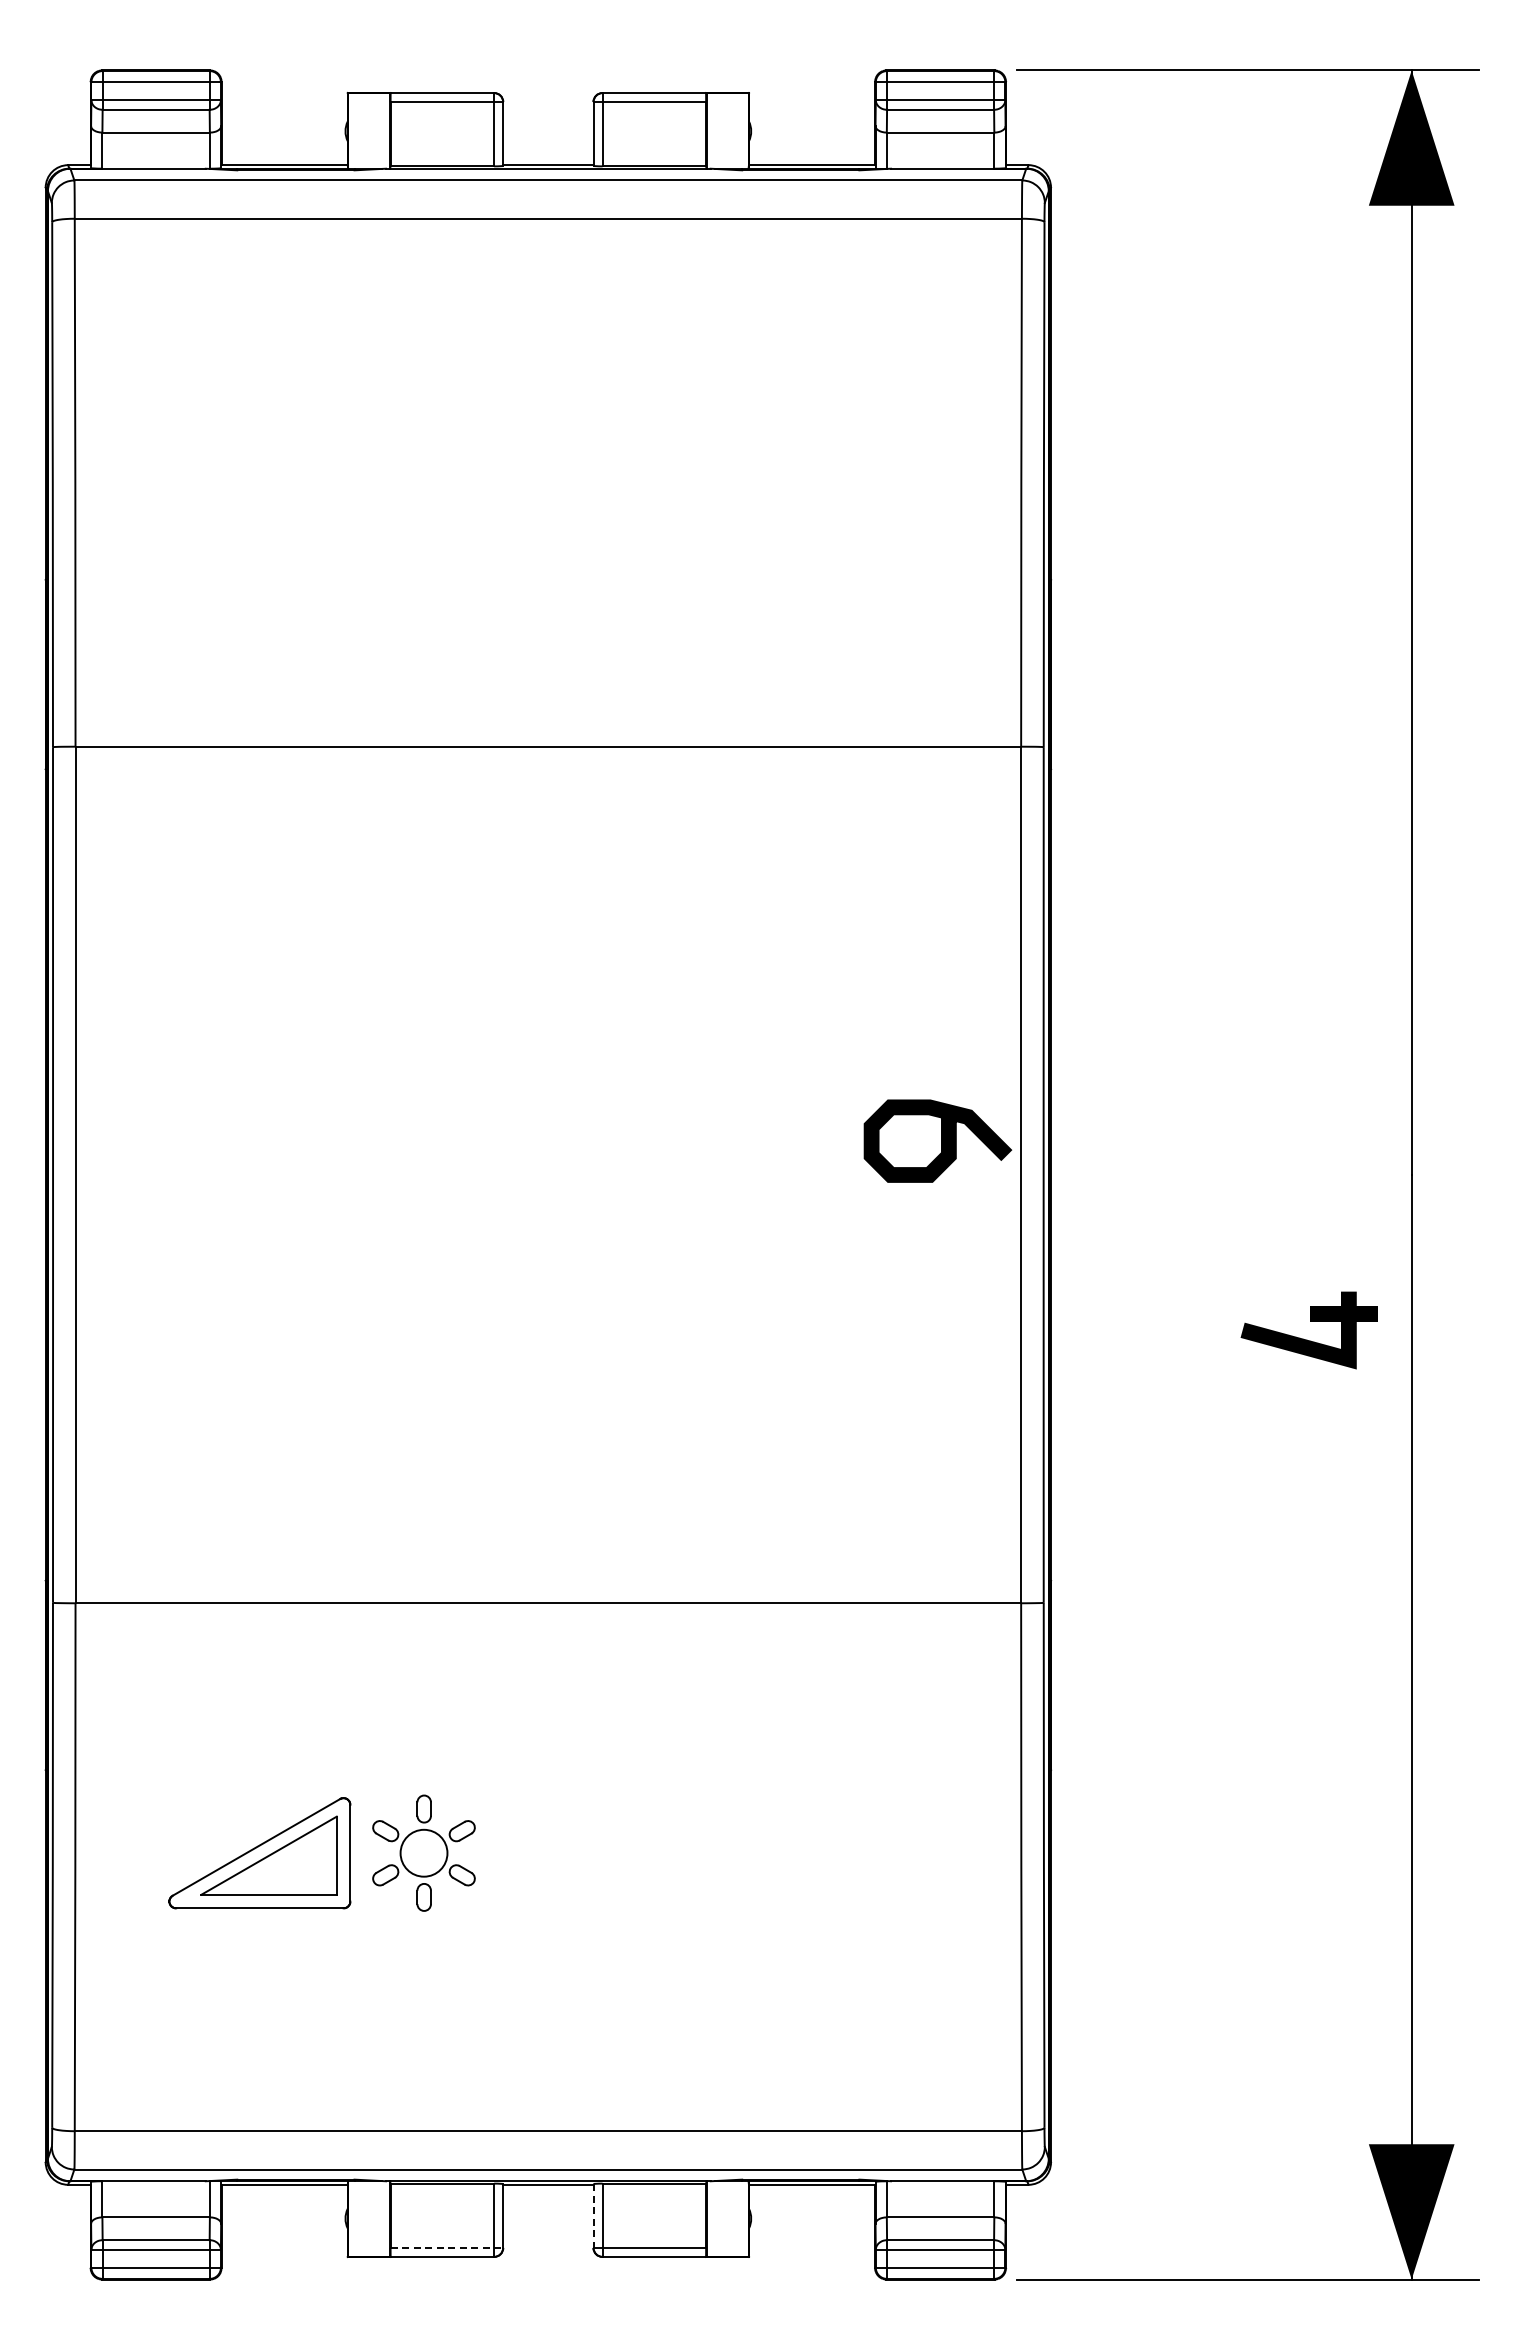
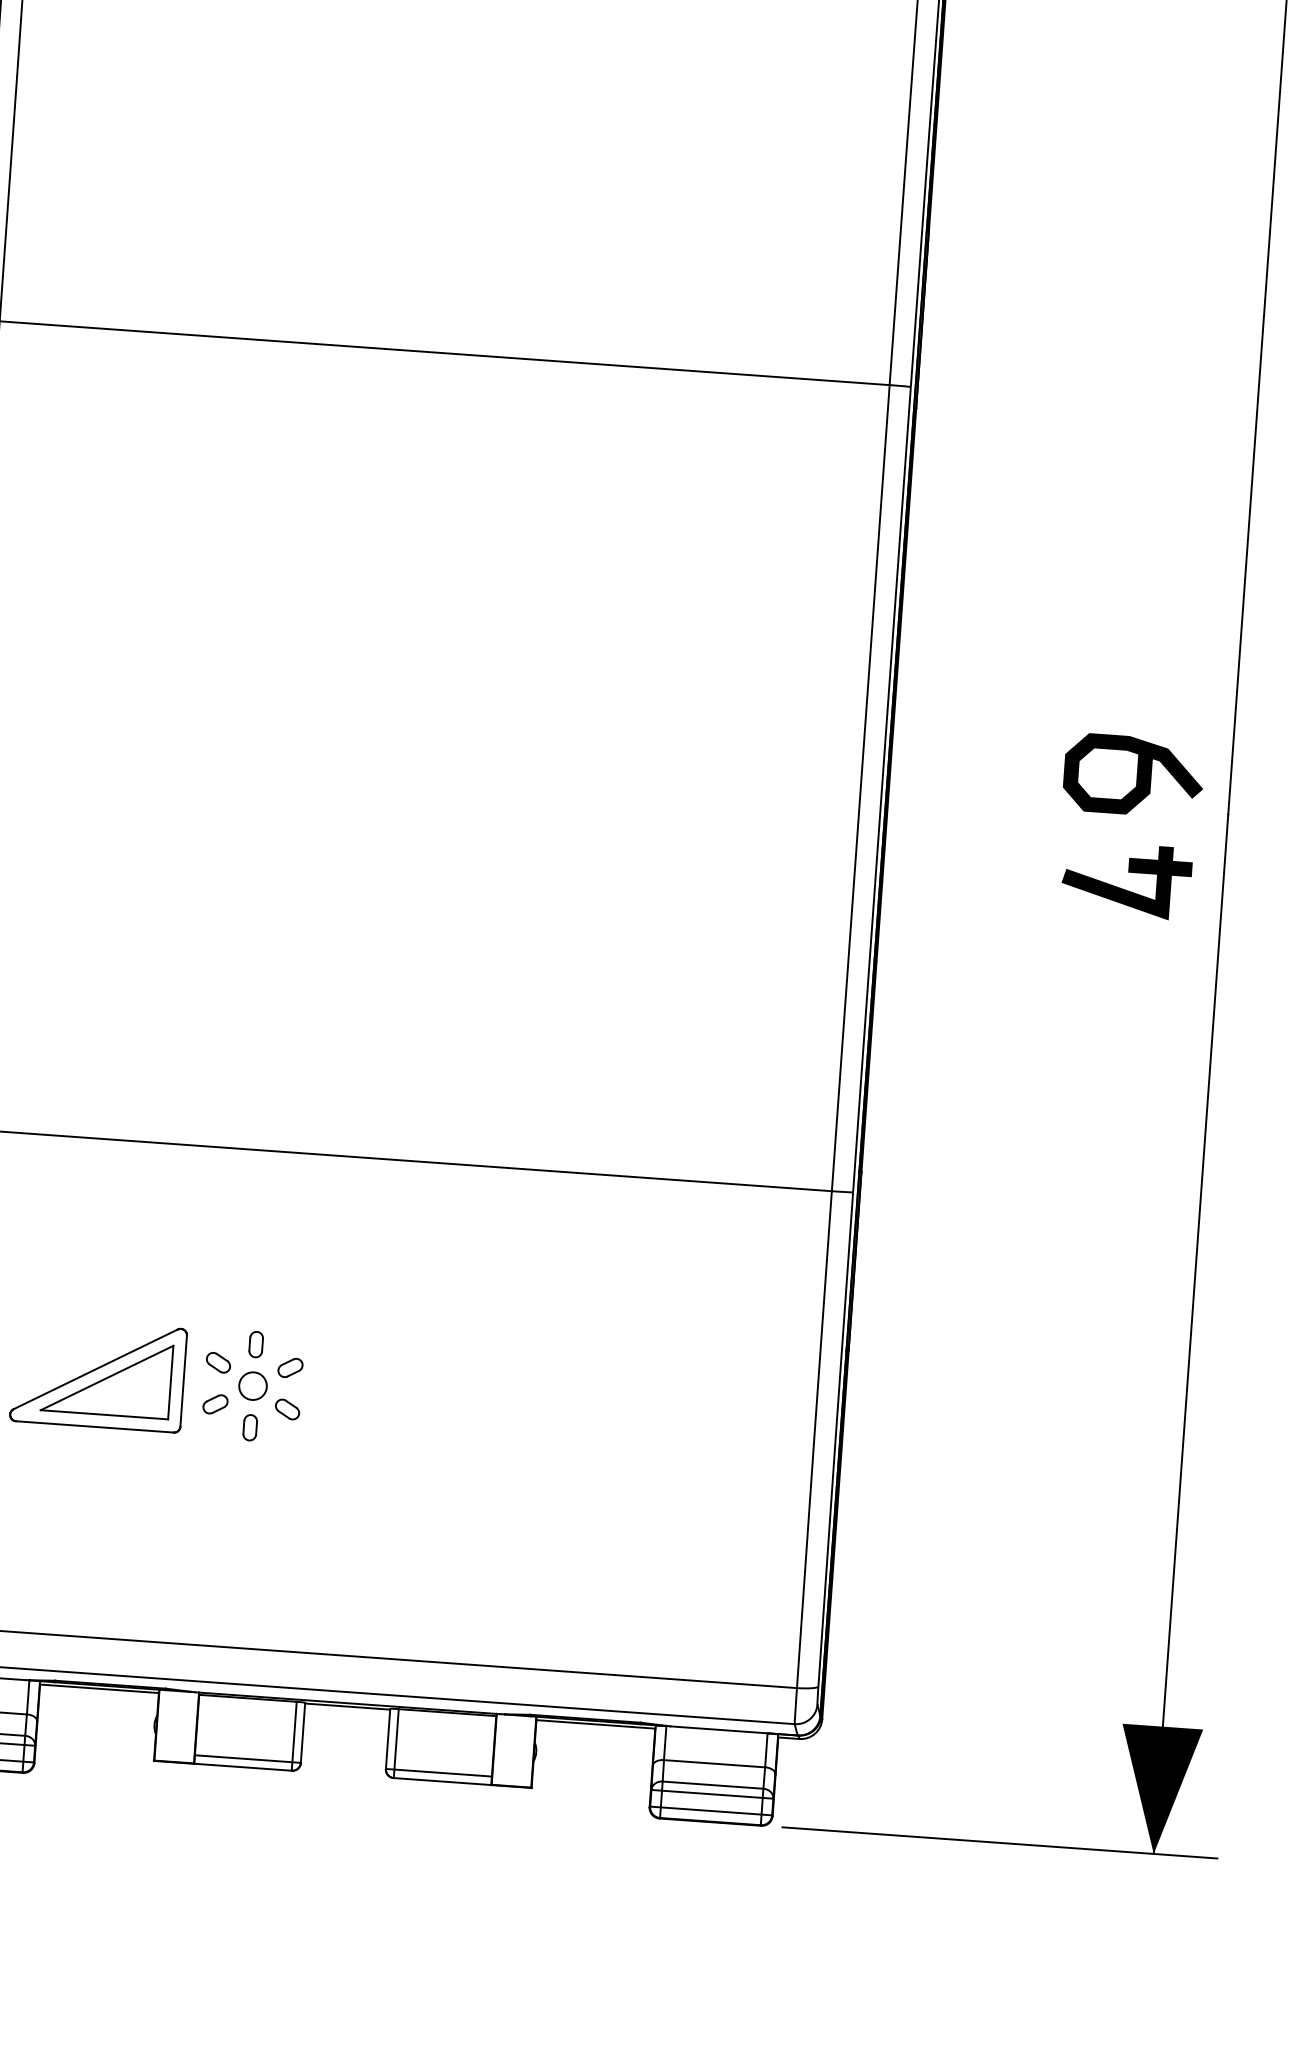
curve: (941, 1140) -> (1137, 775), moved
part: (1307, 1339) -> (1124, 888), moved
circle: (423, 1852) -> (252, 1385), size x0.62
line: (593, 2215) -> (388, 1738), dashed -> solid
line: (447, 2247) -> (248, 1758), dashed -> solid

